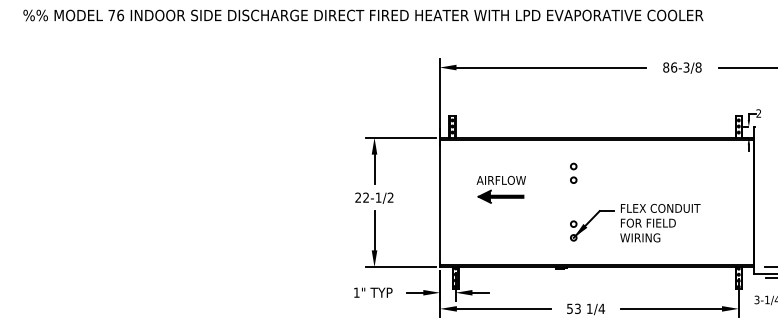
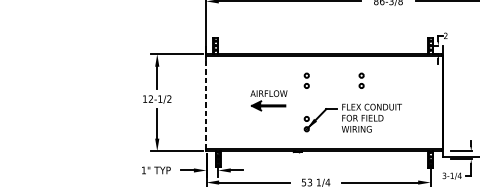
part: (646, 172) -> (361, 80), added
part: (500, 189) -> (268, 100), moved
text: (357, 197) -> (144, 98), 22-1/2 -> 12-1/2
line: (439, 202) -> (206, 102), solid -> dashed

